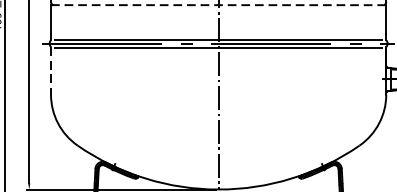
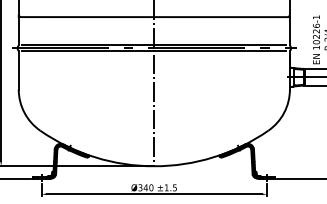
line: (218, 5) -> (154, 17), dashed -> solid
line: (50, 71) -> (18, 70), dashed -> solid

